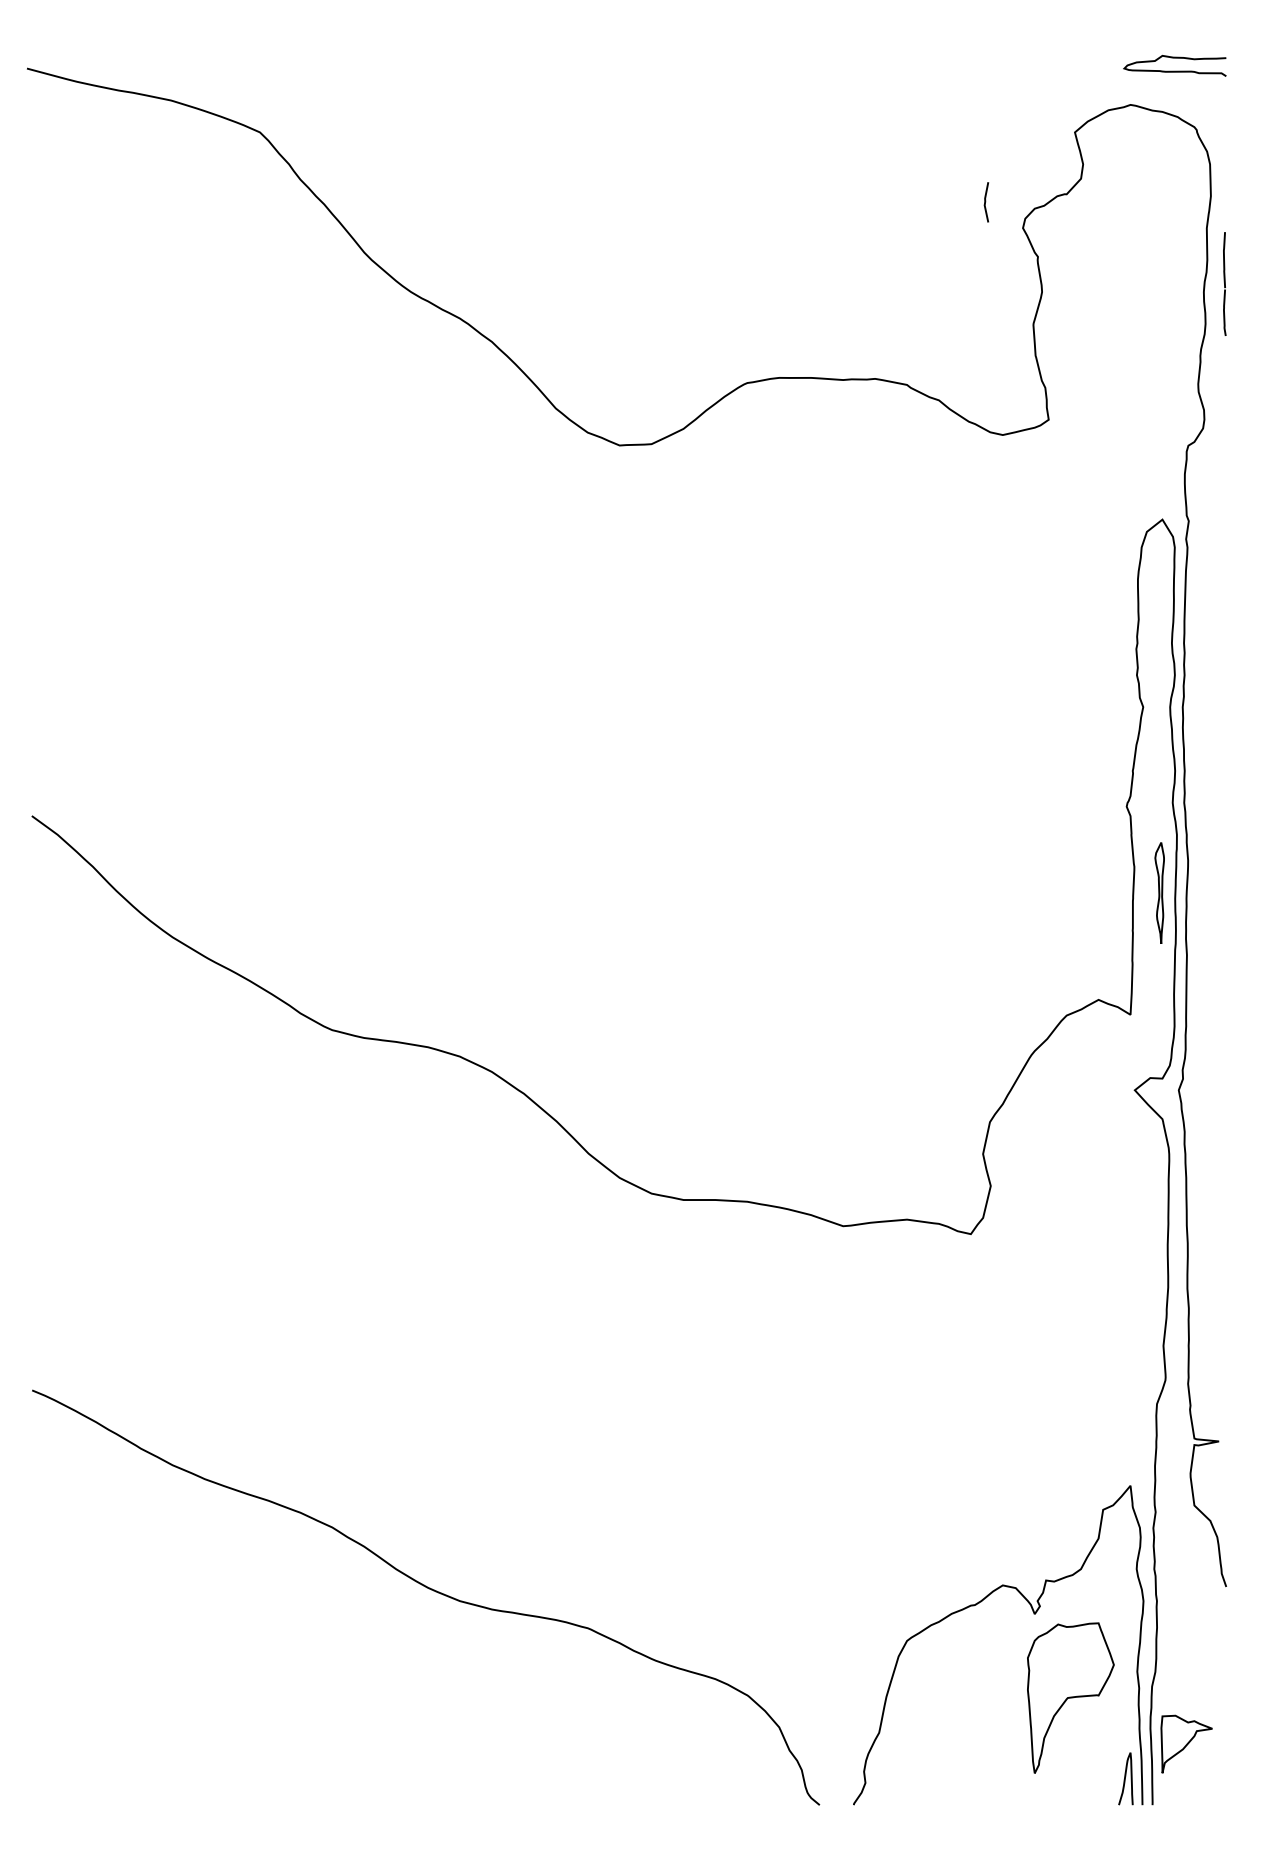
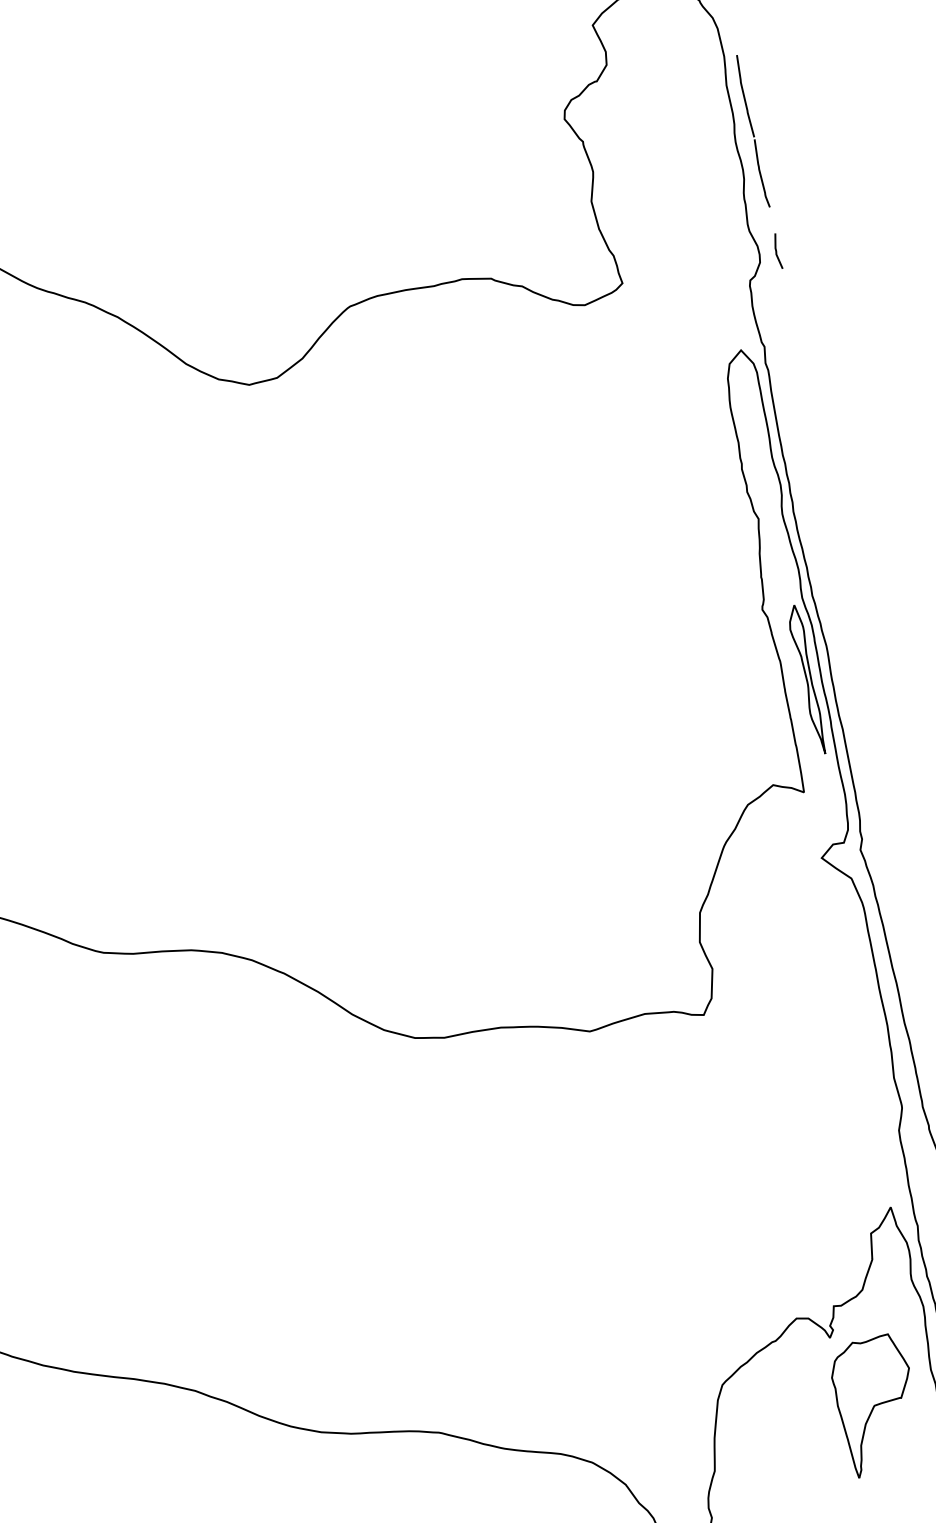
line: (986, 201) -> (777, 250), moved
part: (1224, 283) -> (752, 130), size x1.67
part: (1159, 892) -> (807, 679), size x1.67

